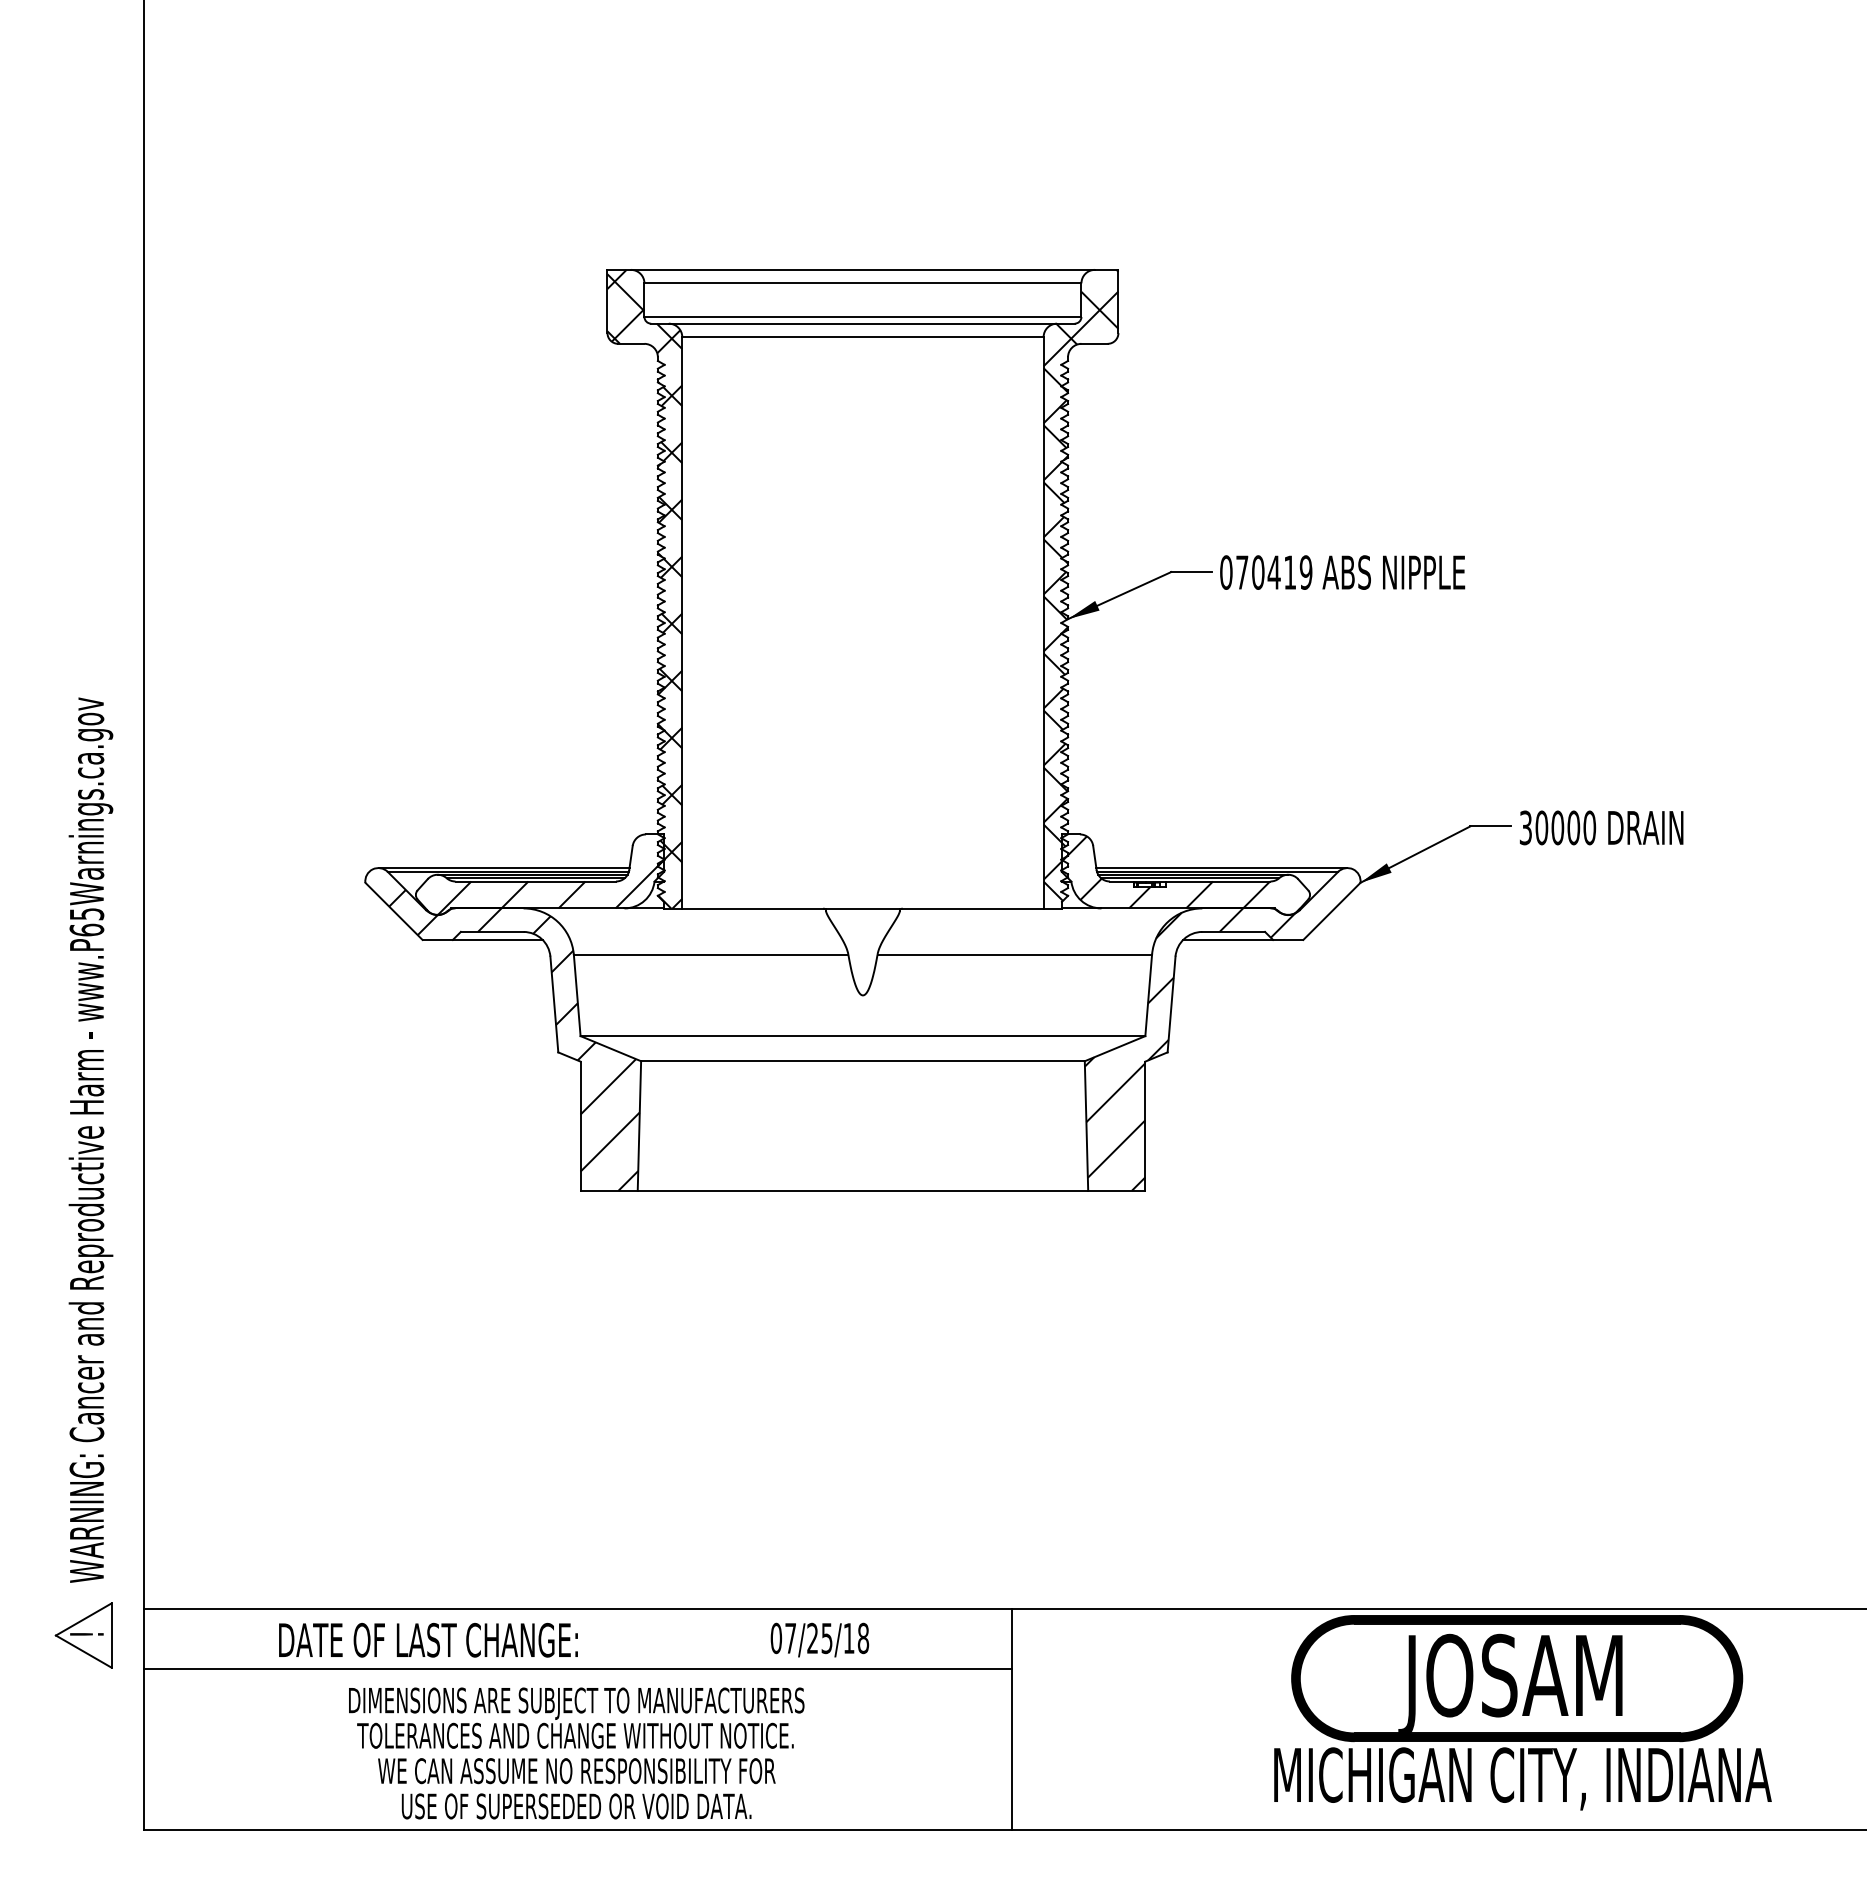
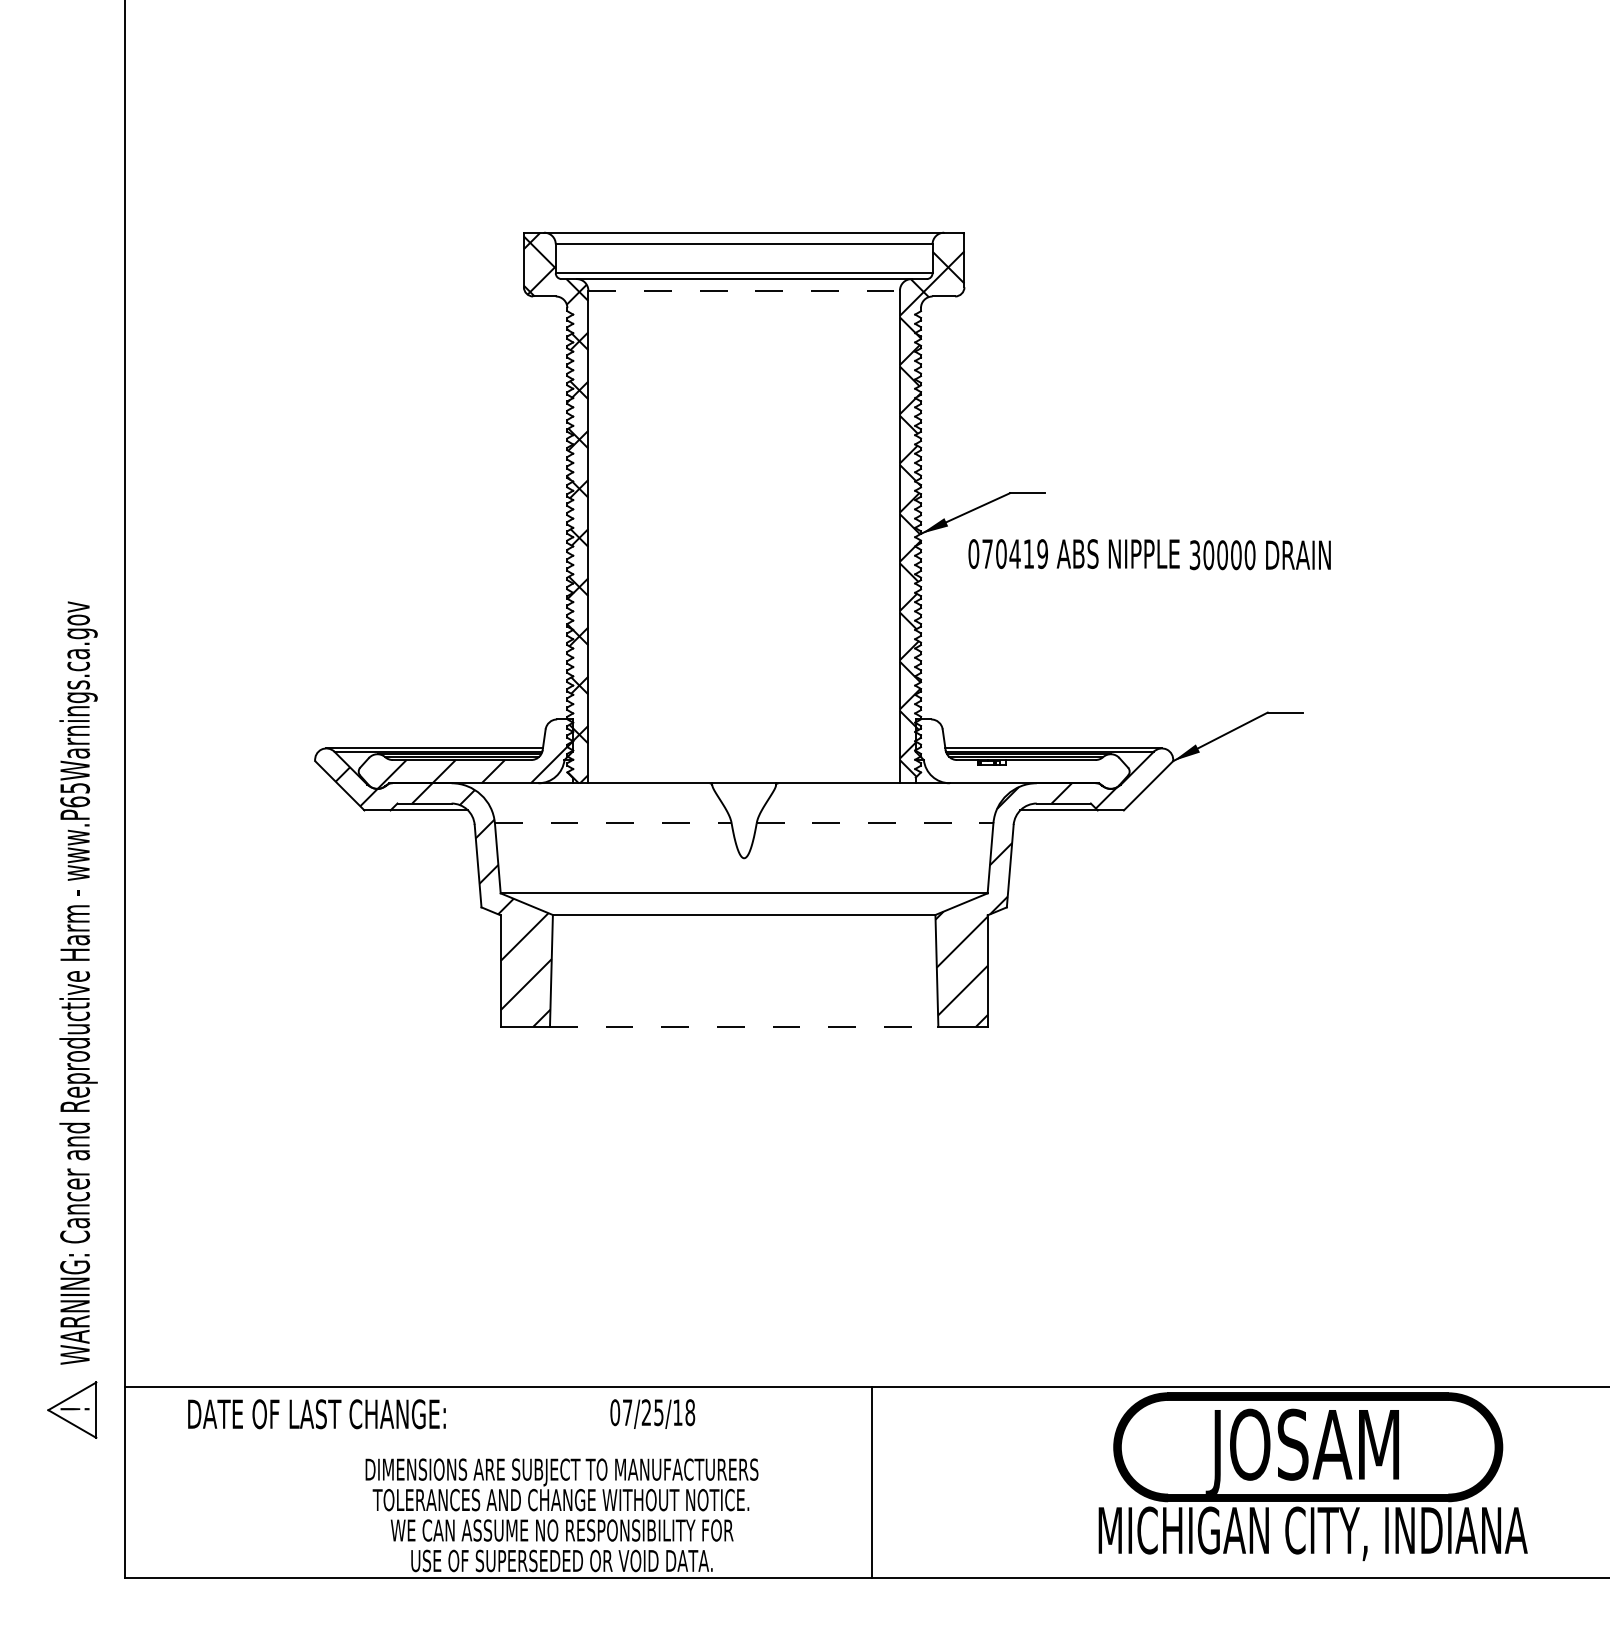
line: (862, 337) -> (743, 291), solid -> dashed
text: (1342, 572) -> (1074, 553), moved
text: (1601, 827) -> (1260, 554), moved
hatch: (1180, 874) -> (1017, 754), removed
line: (711, 954) -> (613, 822), solid -> dashed
line: (1015, 954) -> (875, 822), solid -> dashed
line: (863, 1190) -> (744, 1026), solid -> dashed
text: (428, 1639) -> (316, 1413), moved
text: (819, 1639) -> (652, 1413), moved
line: (577, 1669) -> (498, 1439), removed
text: (576, 1753) -> (561, 1515), moved

